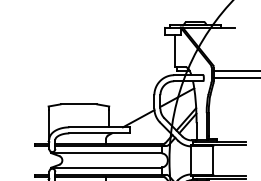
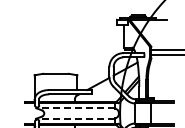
line: (105, 153) -> (74, 108), solid -> dashed
line: (105, 167) -> (74, 118), solid -> dashed

